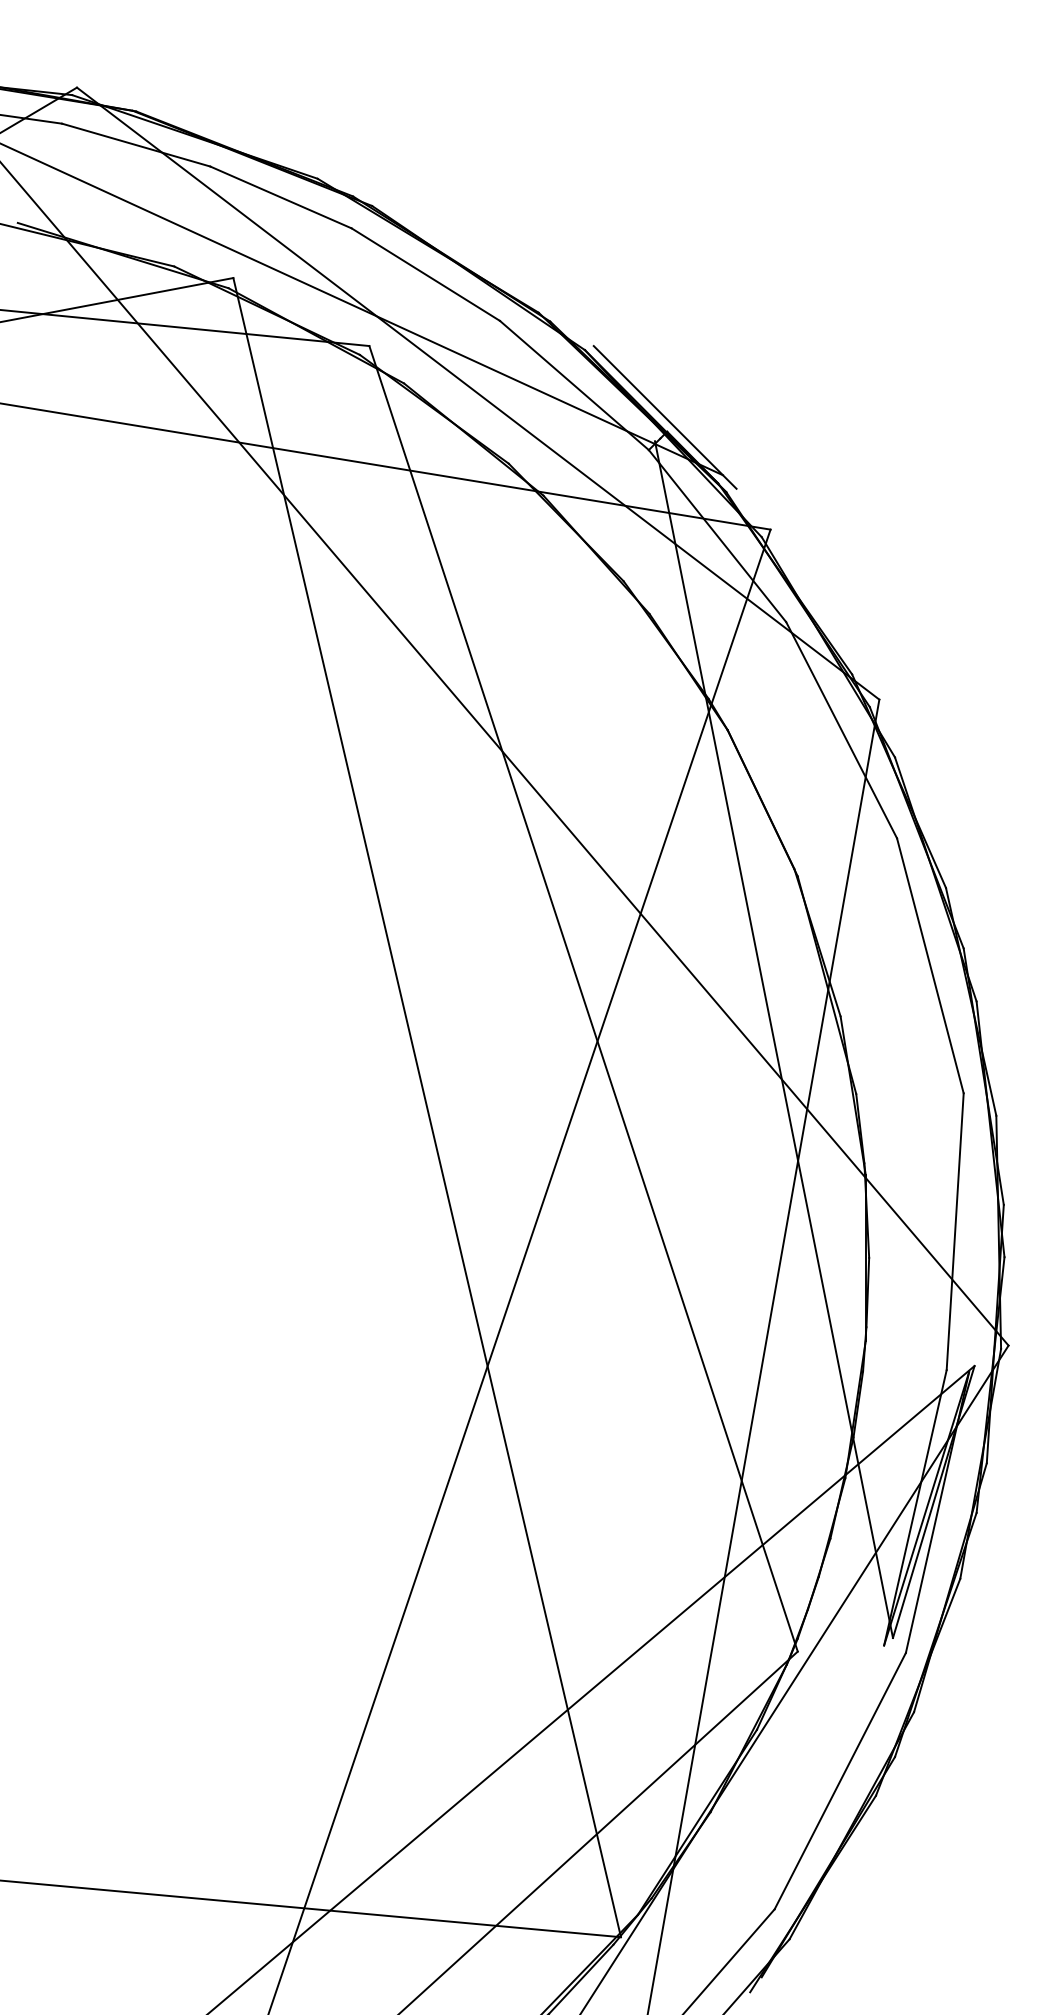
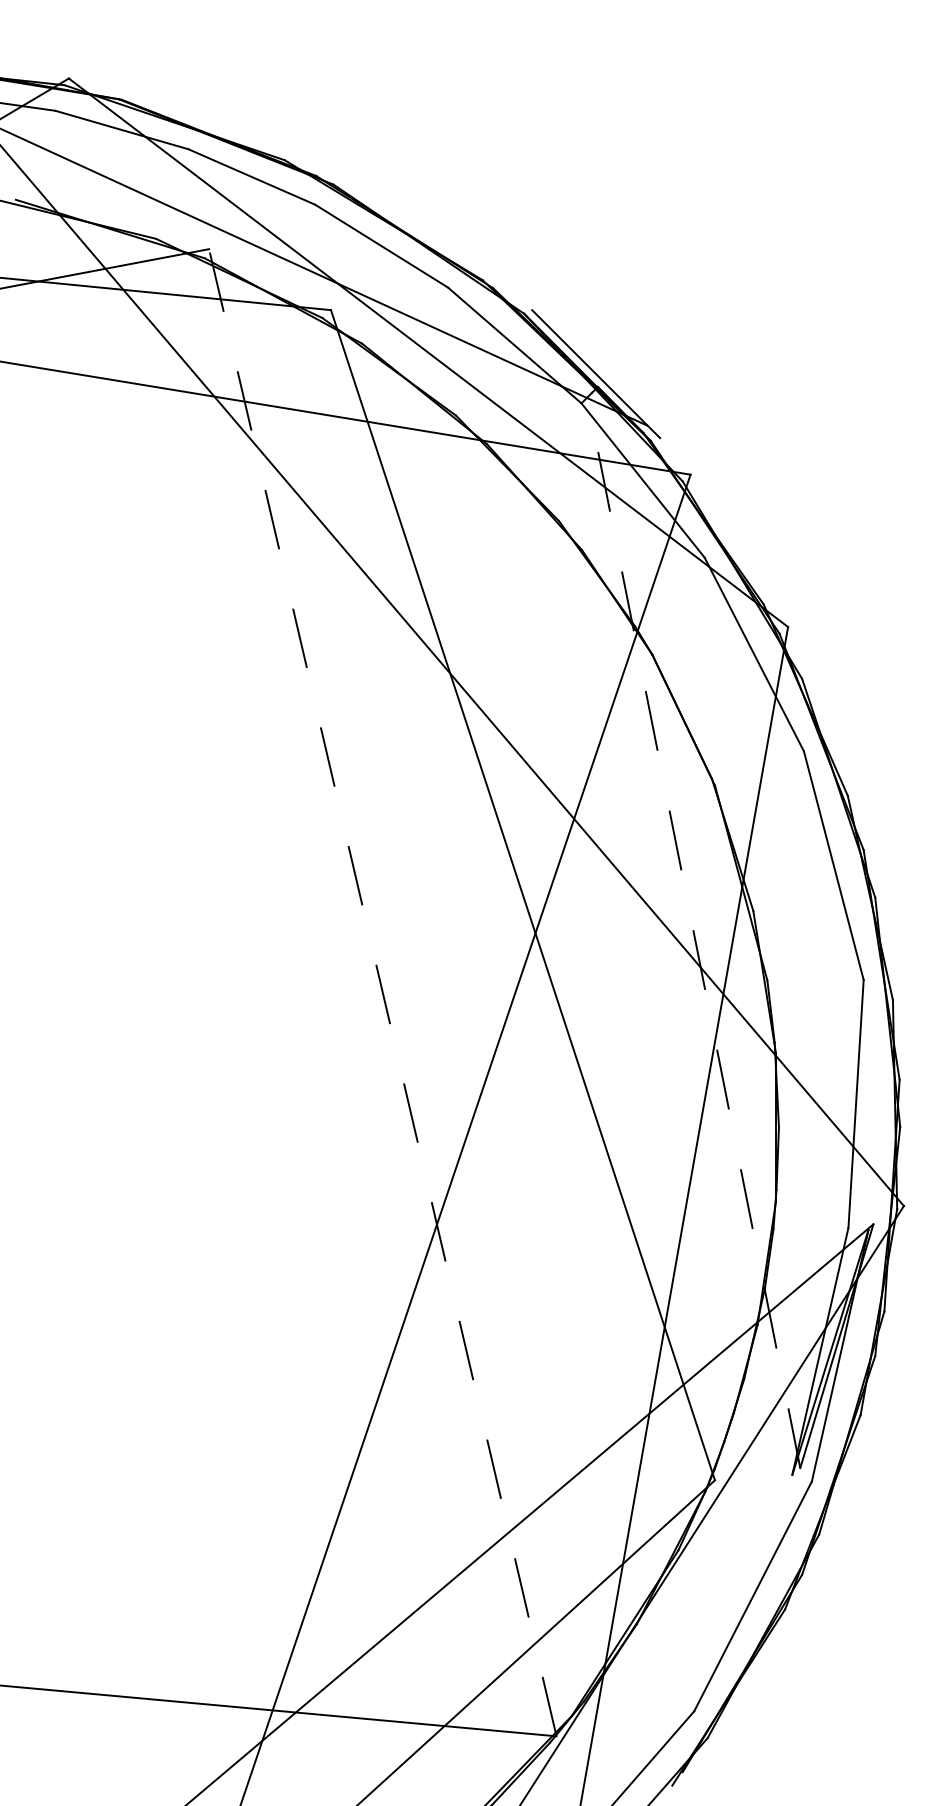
line: (773, 1039) -> (693, 931), solid -> dashed
line: (427, 1107) -> (383, 992), solid -> dashed

